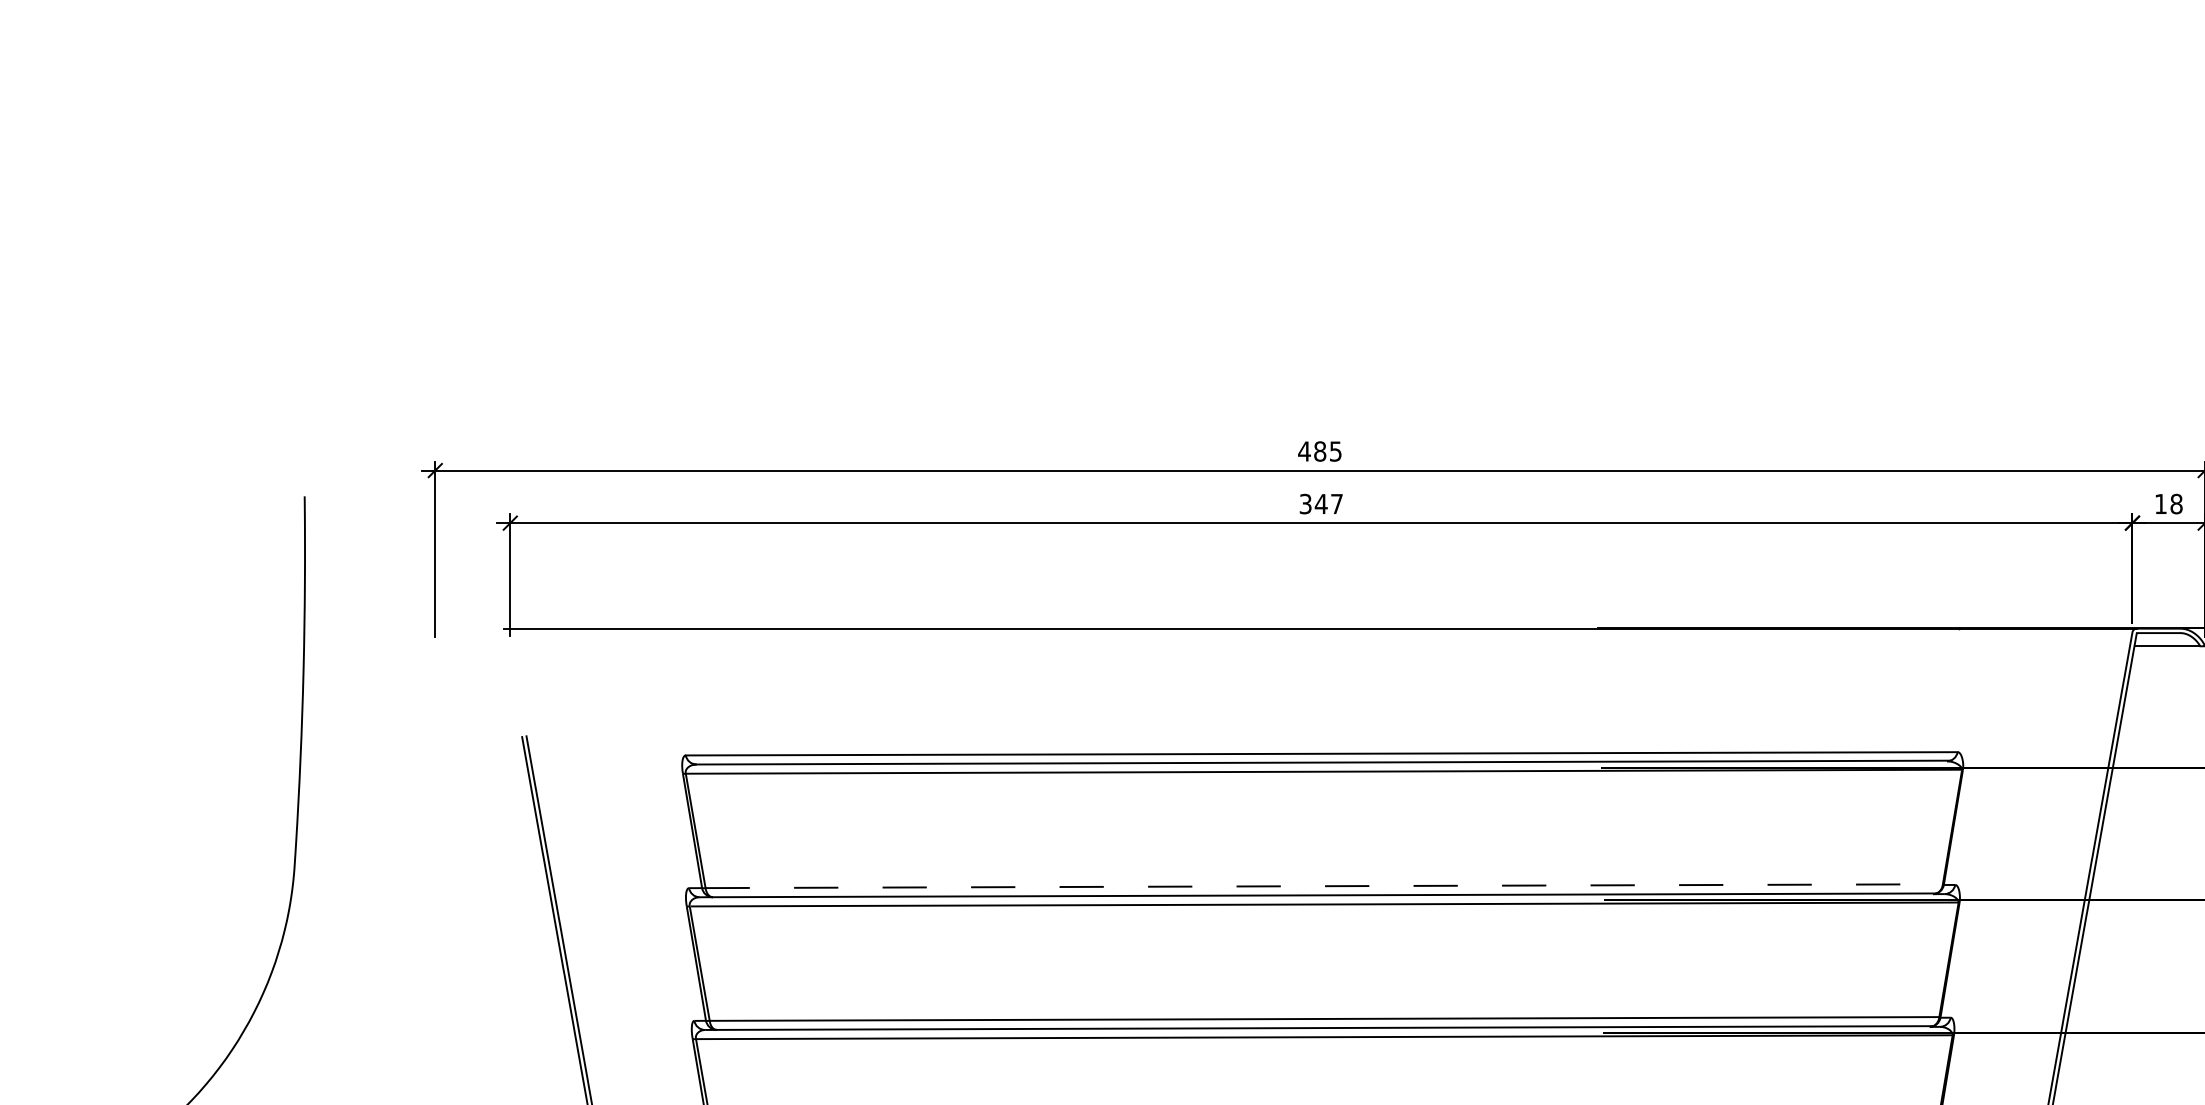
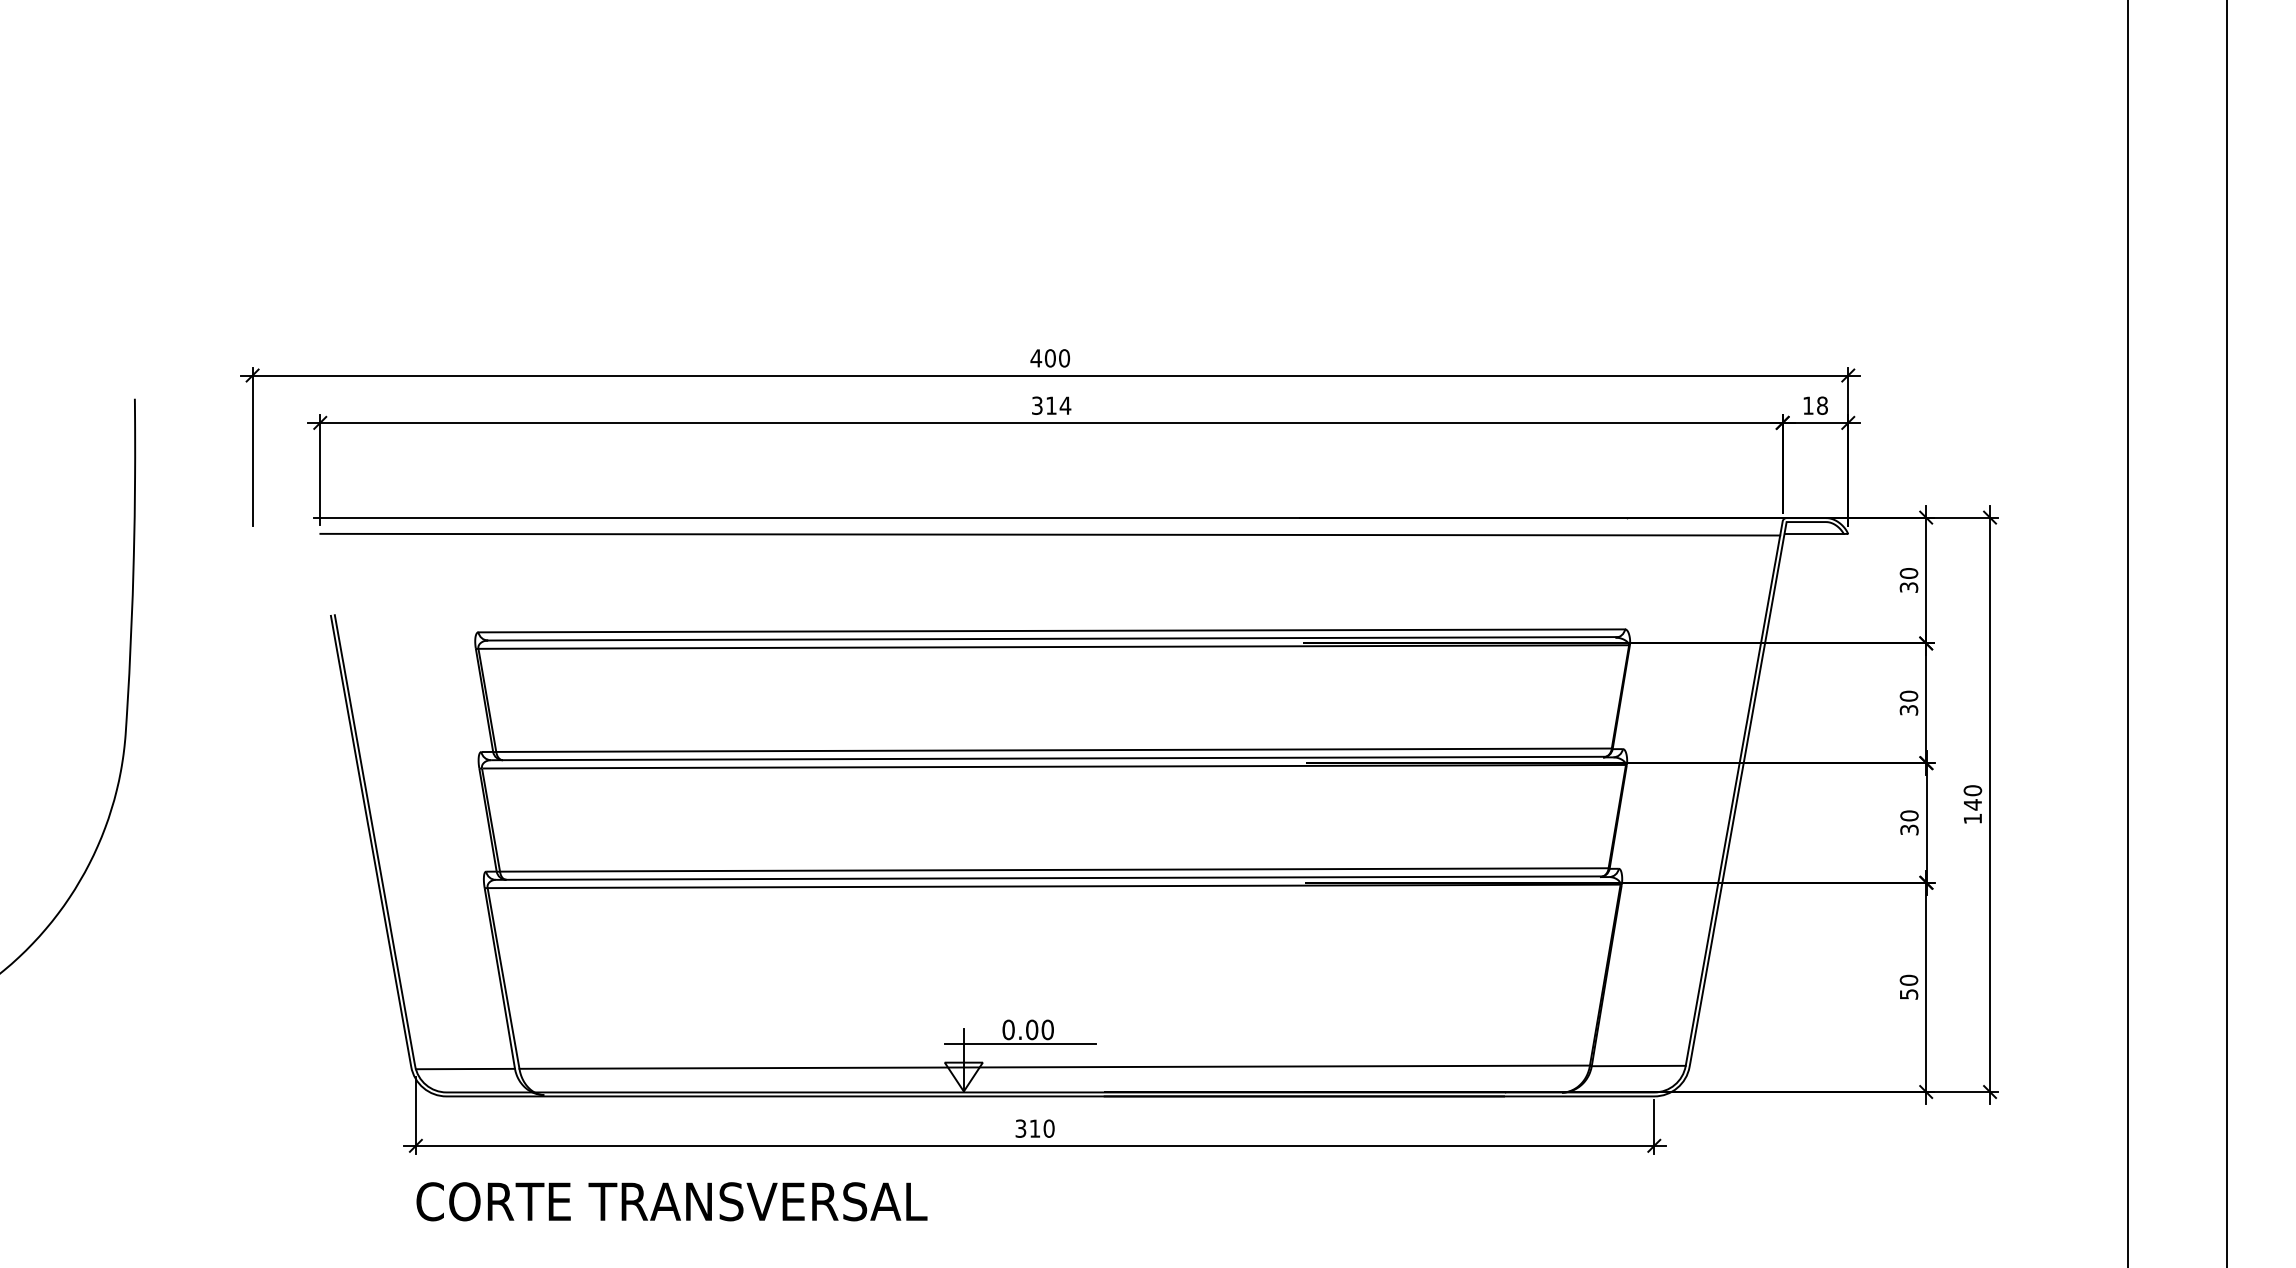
text: (1328, 451) -> (1057, 358), 485 -> 400
text: (1329, 503) -> (1058, 405), 347 -> 314
line: (1320, 646) -> (1050, 534), added
line: (1324, 886) -> (1054, 750), dashed -> solid

